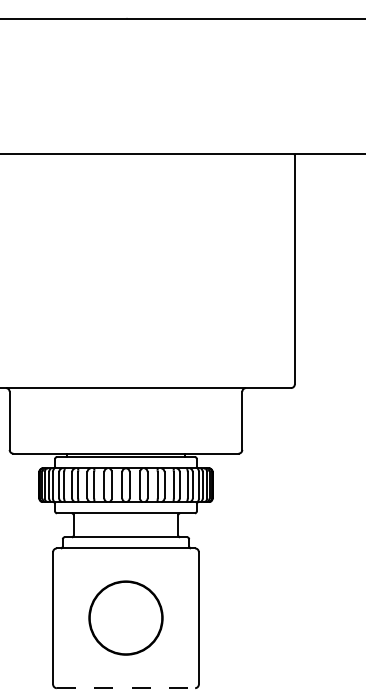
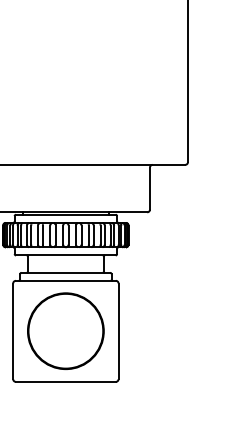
part: (125, 617) -> (65, 330), size x1.43
line: (126, 688) -> (66, 382), dashed -> solid

